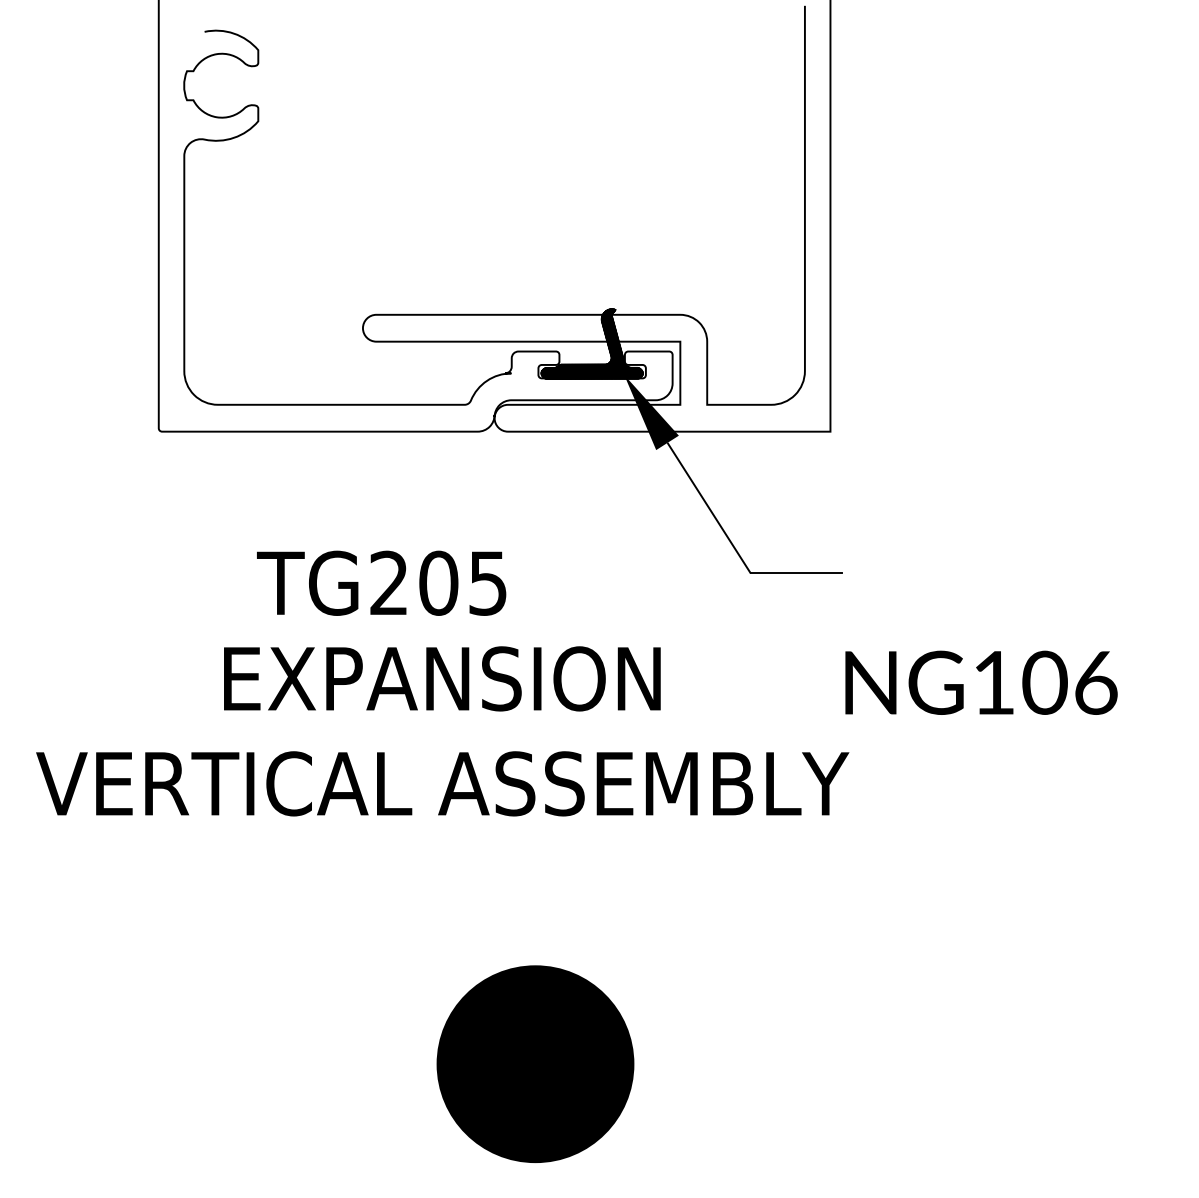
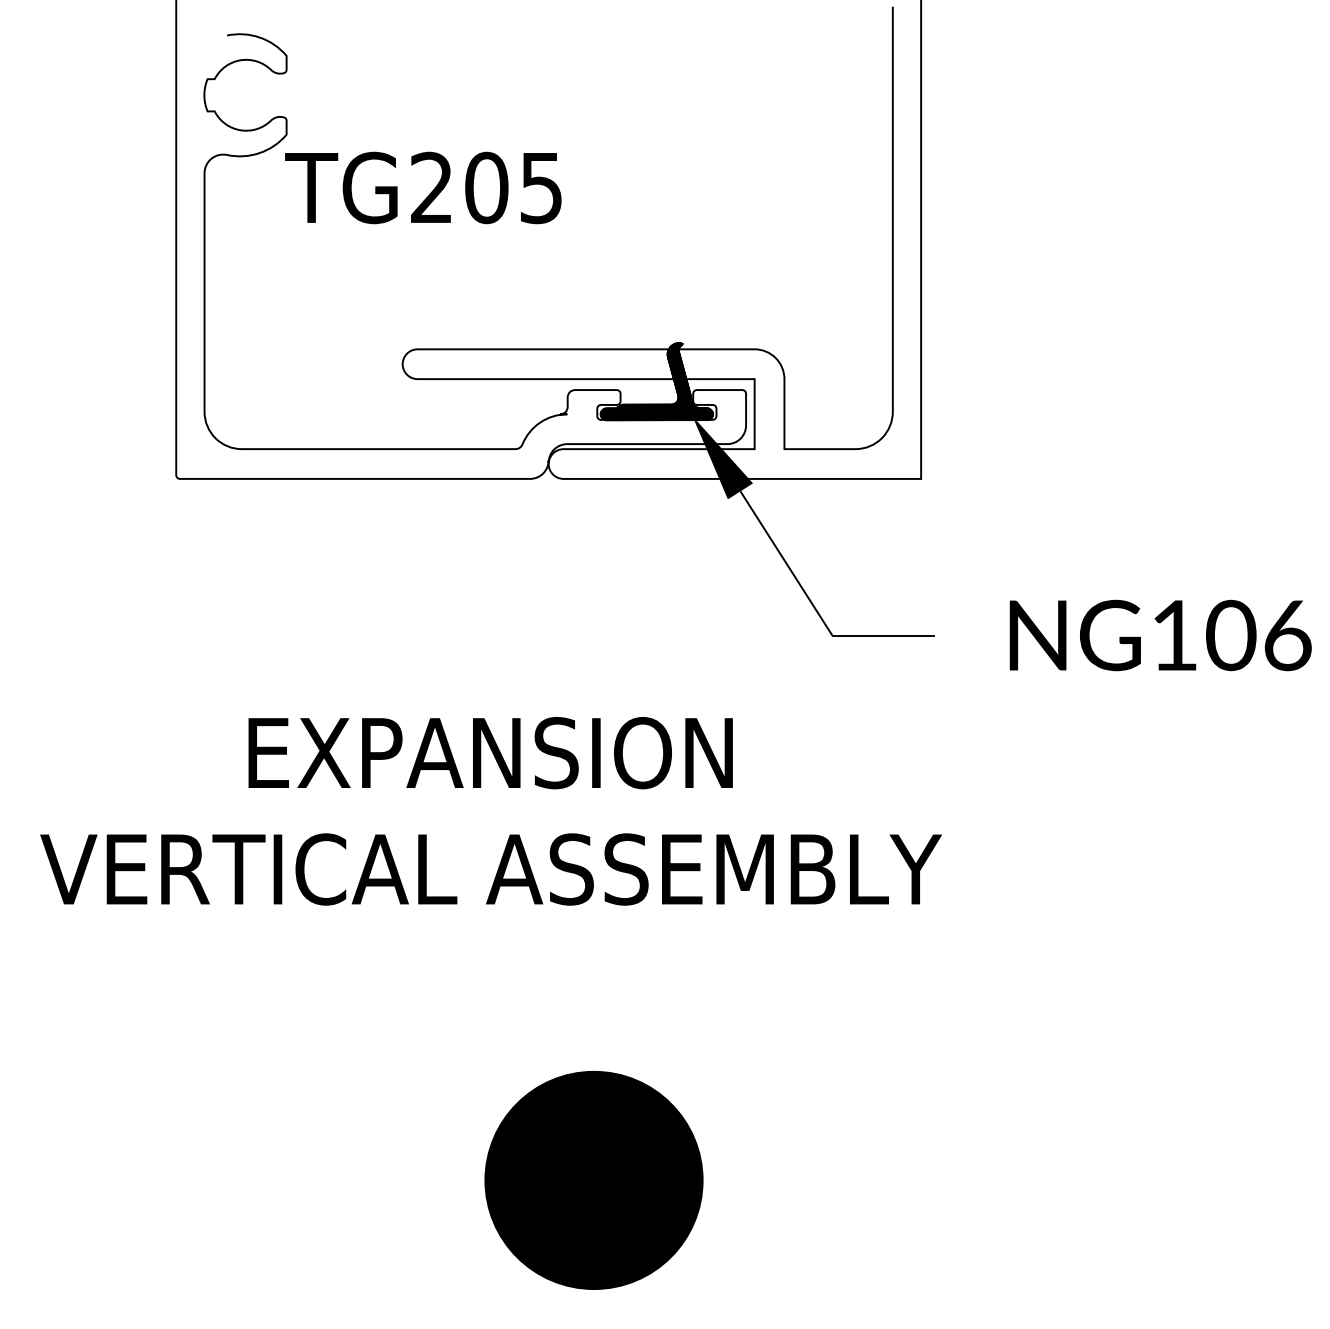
text: (381, 582) -> (423, 187), moved
text: (981, 682) -> (1160, 635), moved

